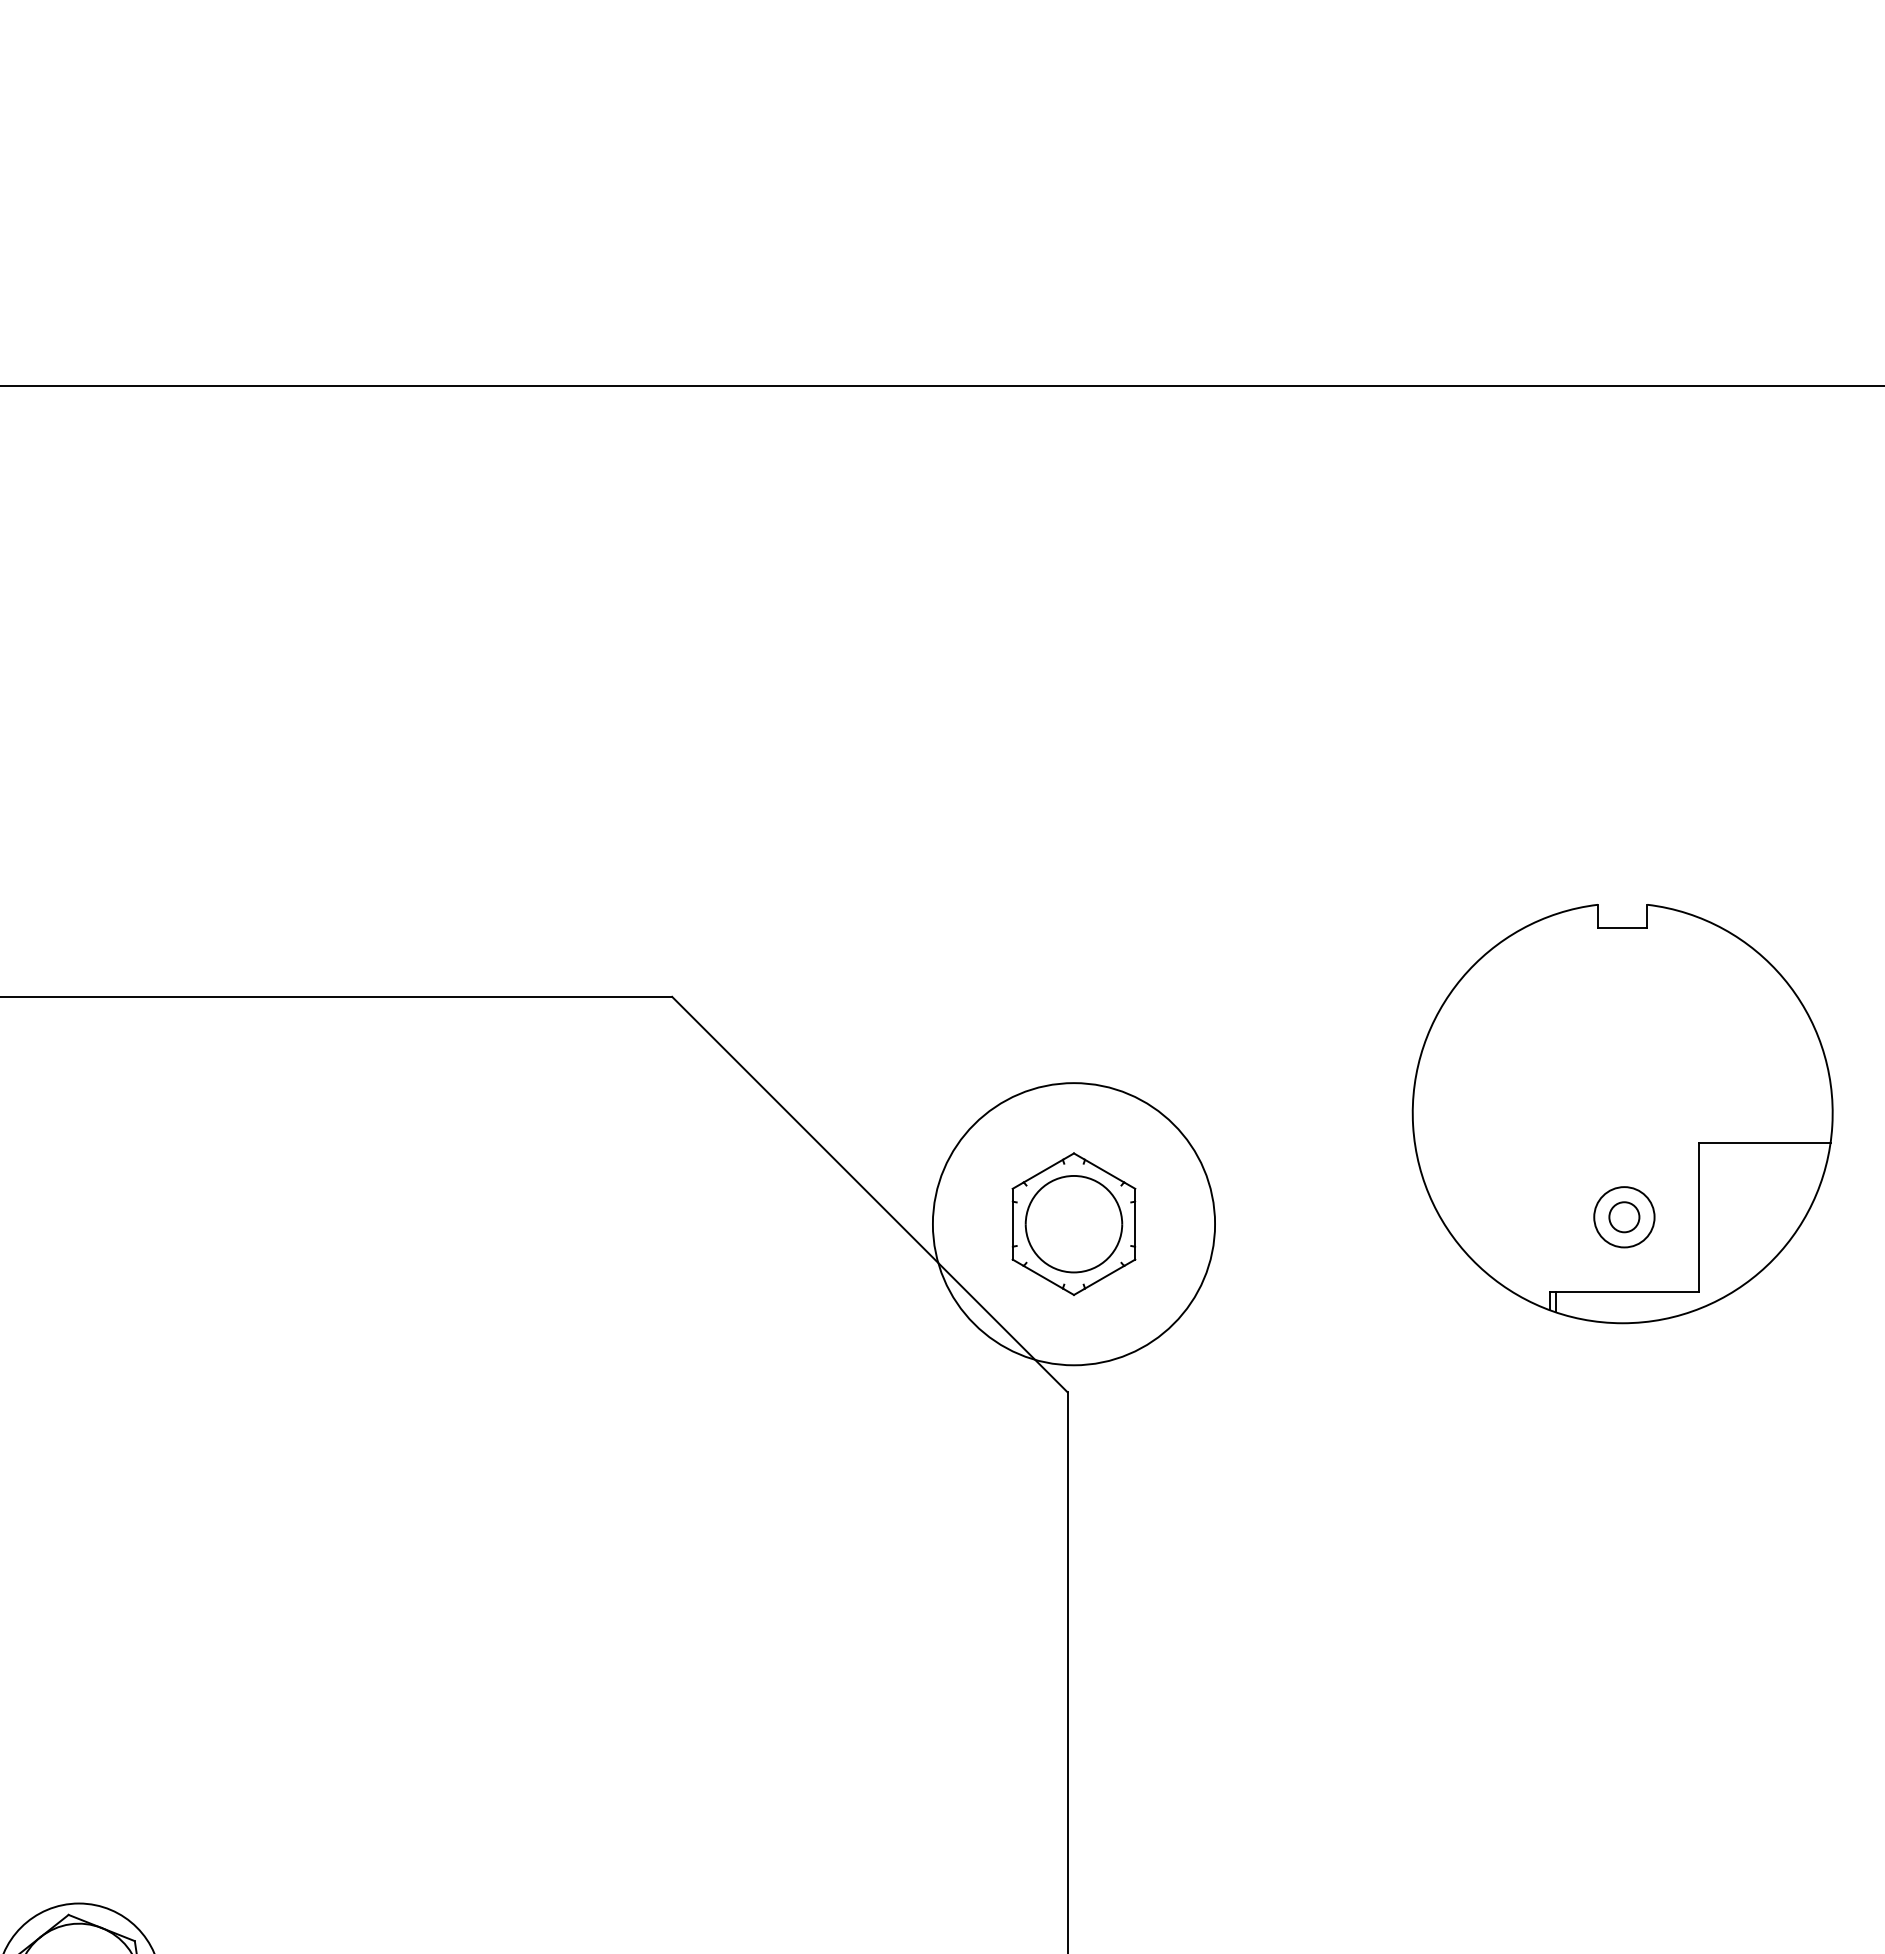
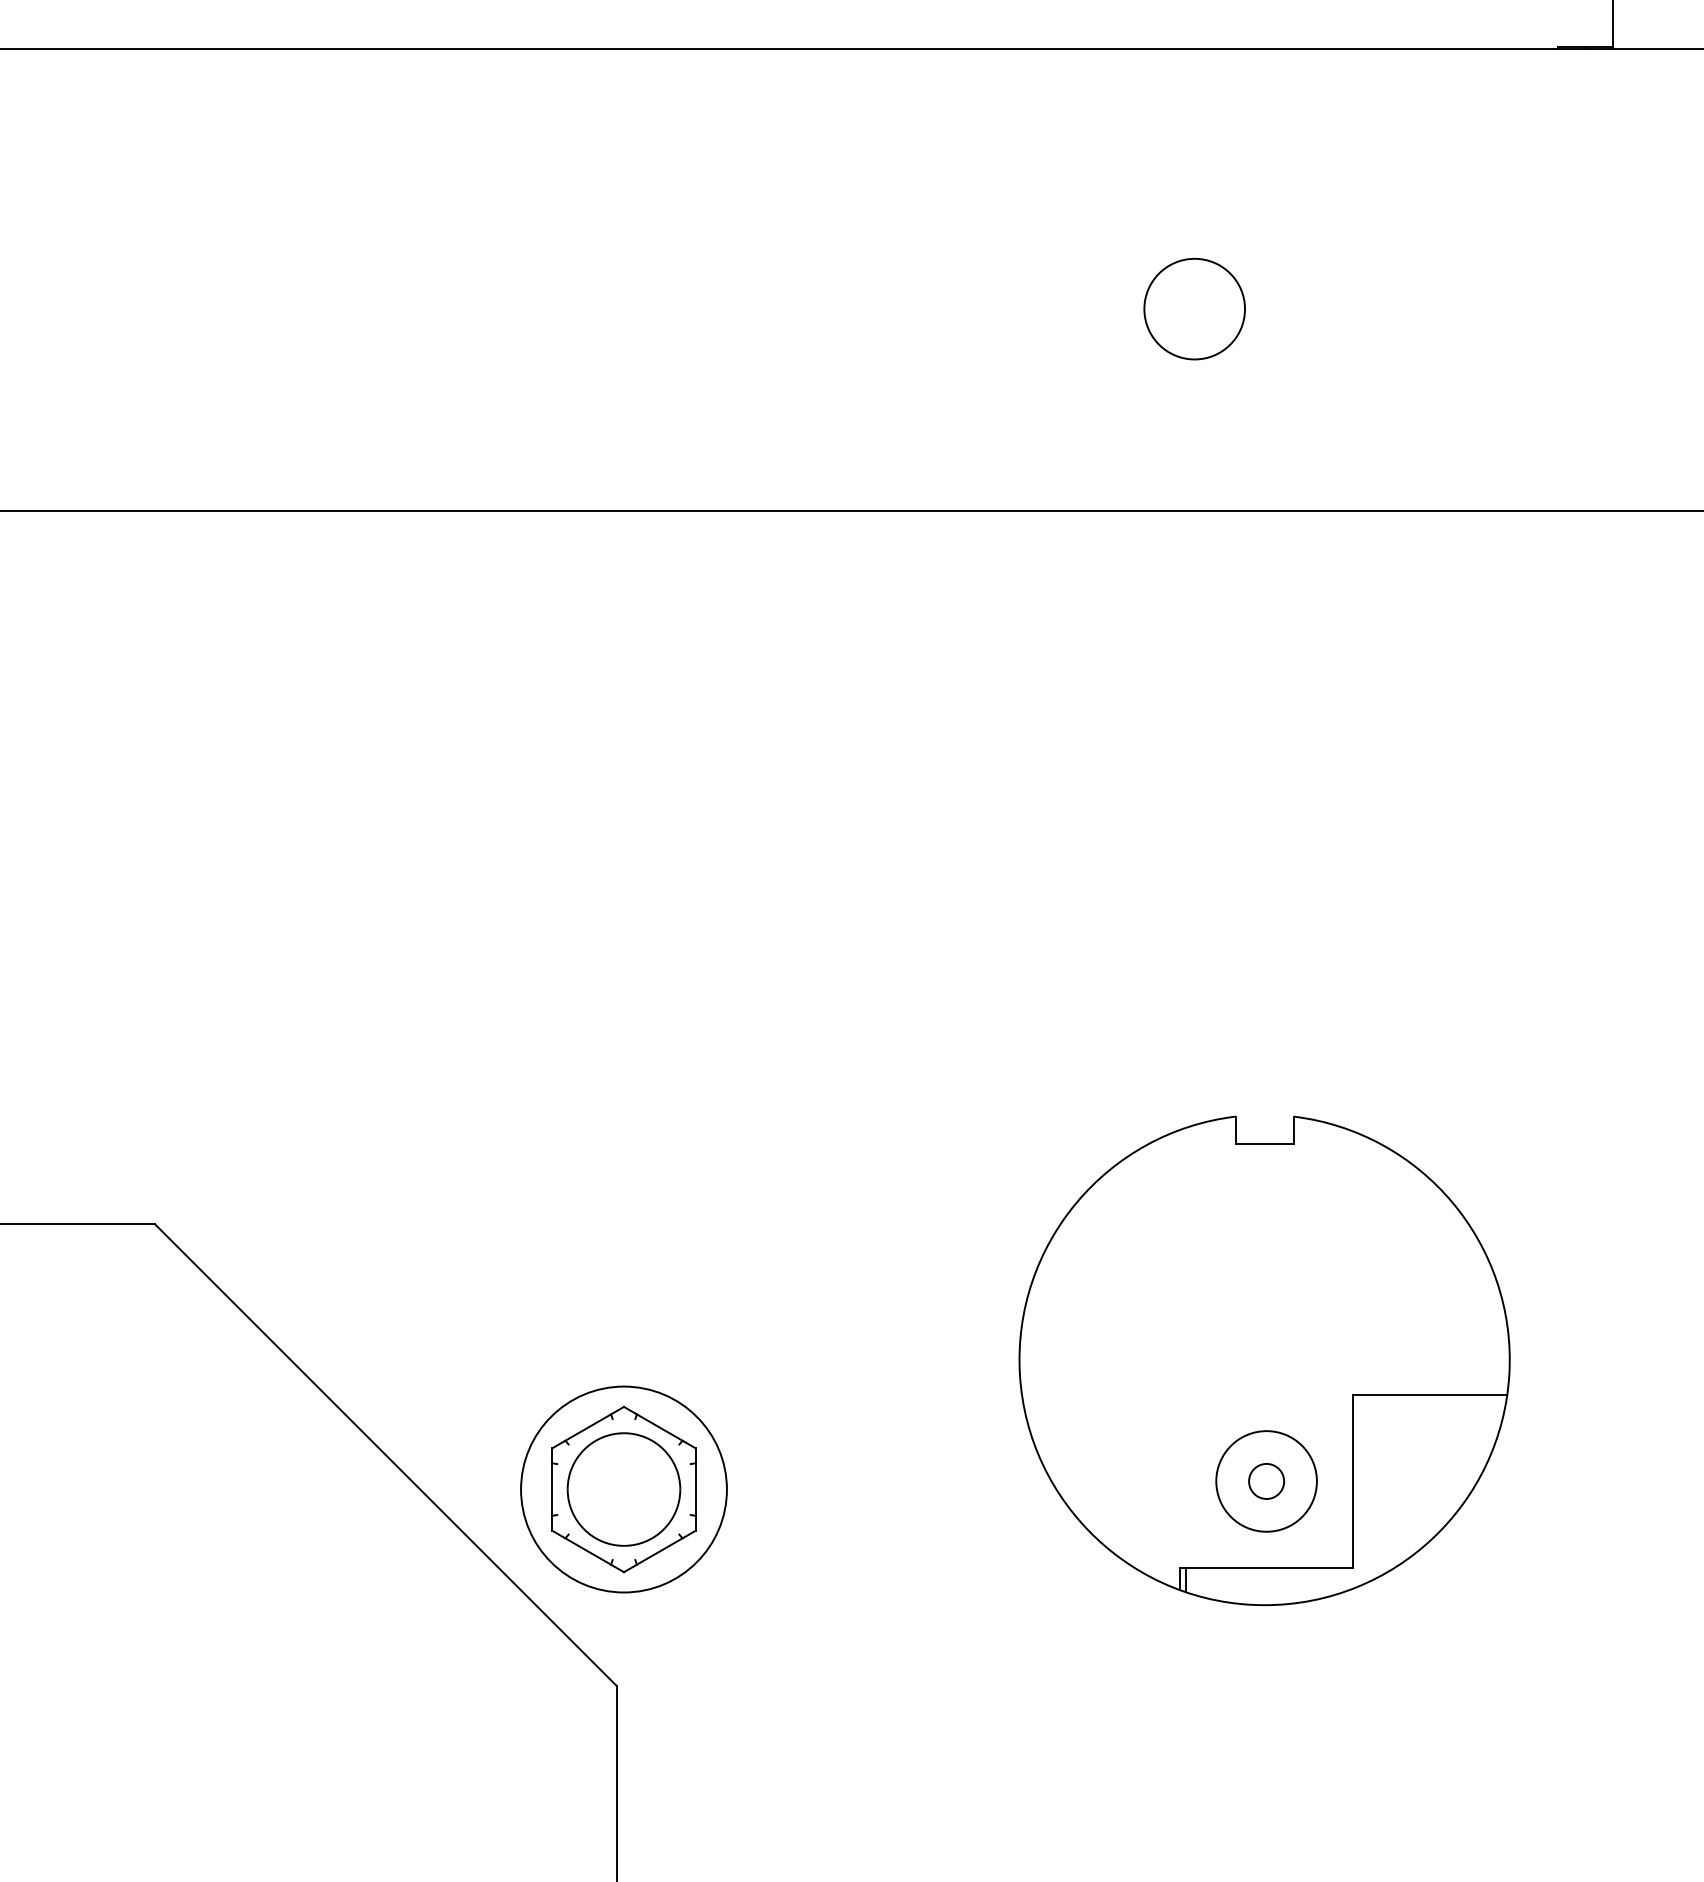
circle: (1562, 213) -> (1194, 309), added
circle: (1624, 1217) -> (1266, 1481), size x1.43
circle: (1073, 1224) -> (623, 1489), size x0.62

